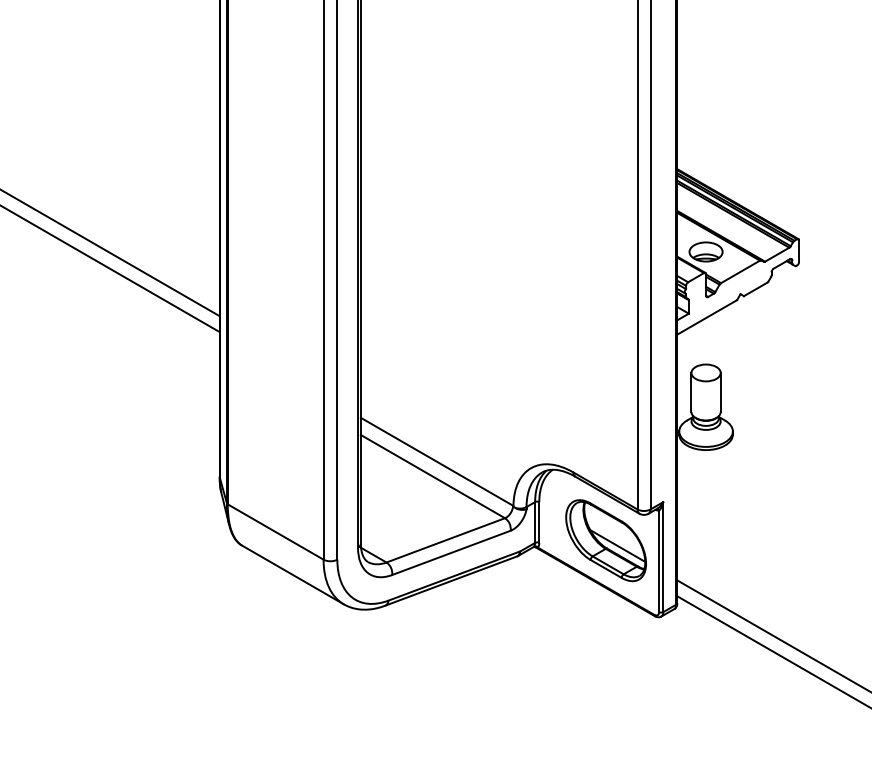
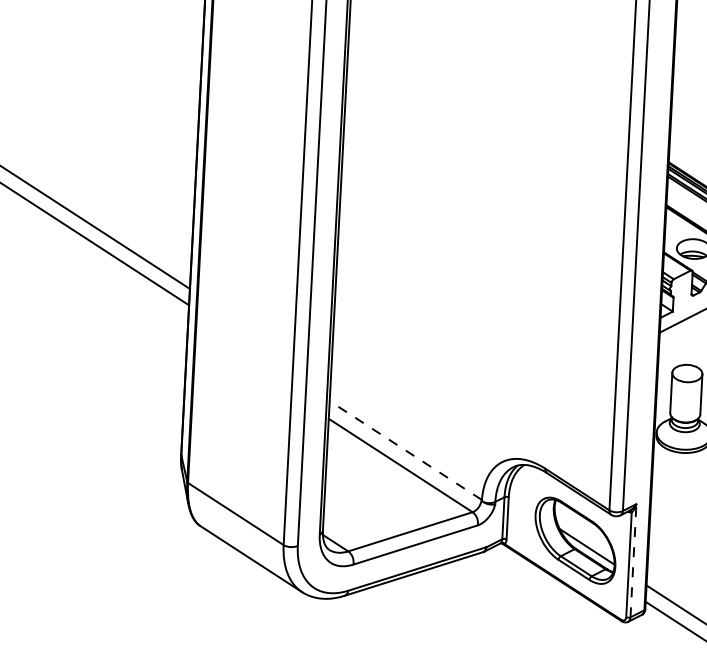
line: (436, 461) -> (405, 450), solid -> dashed
line: (663, 556) -> (633, 560), solid -> dashed

